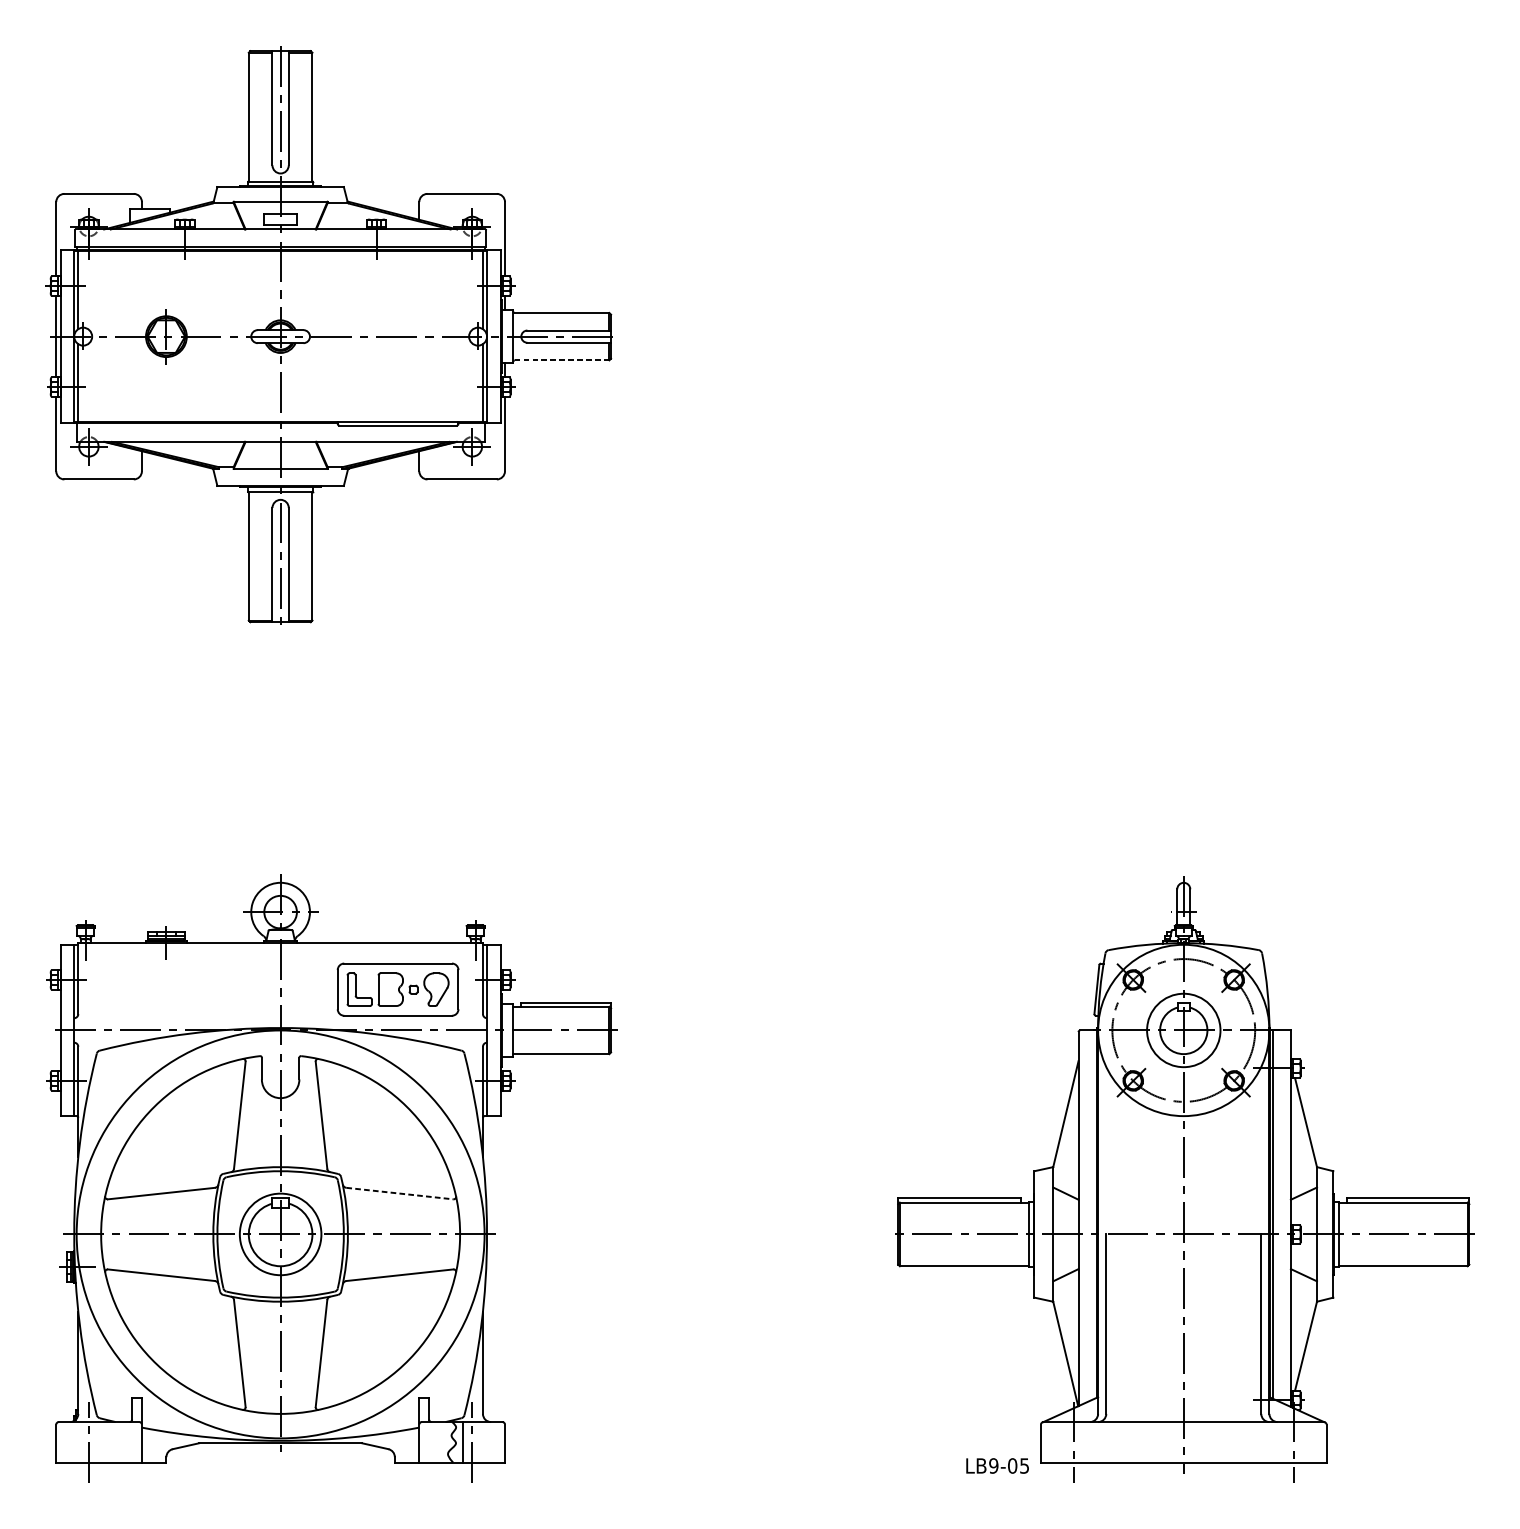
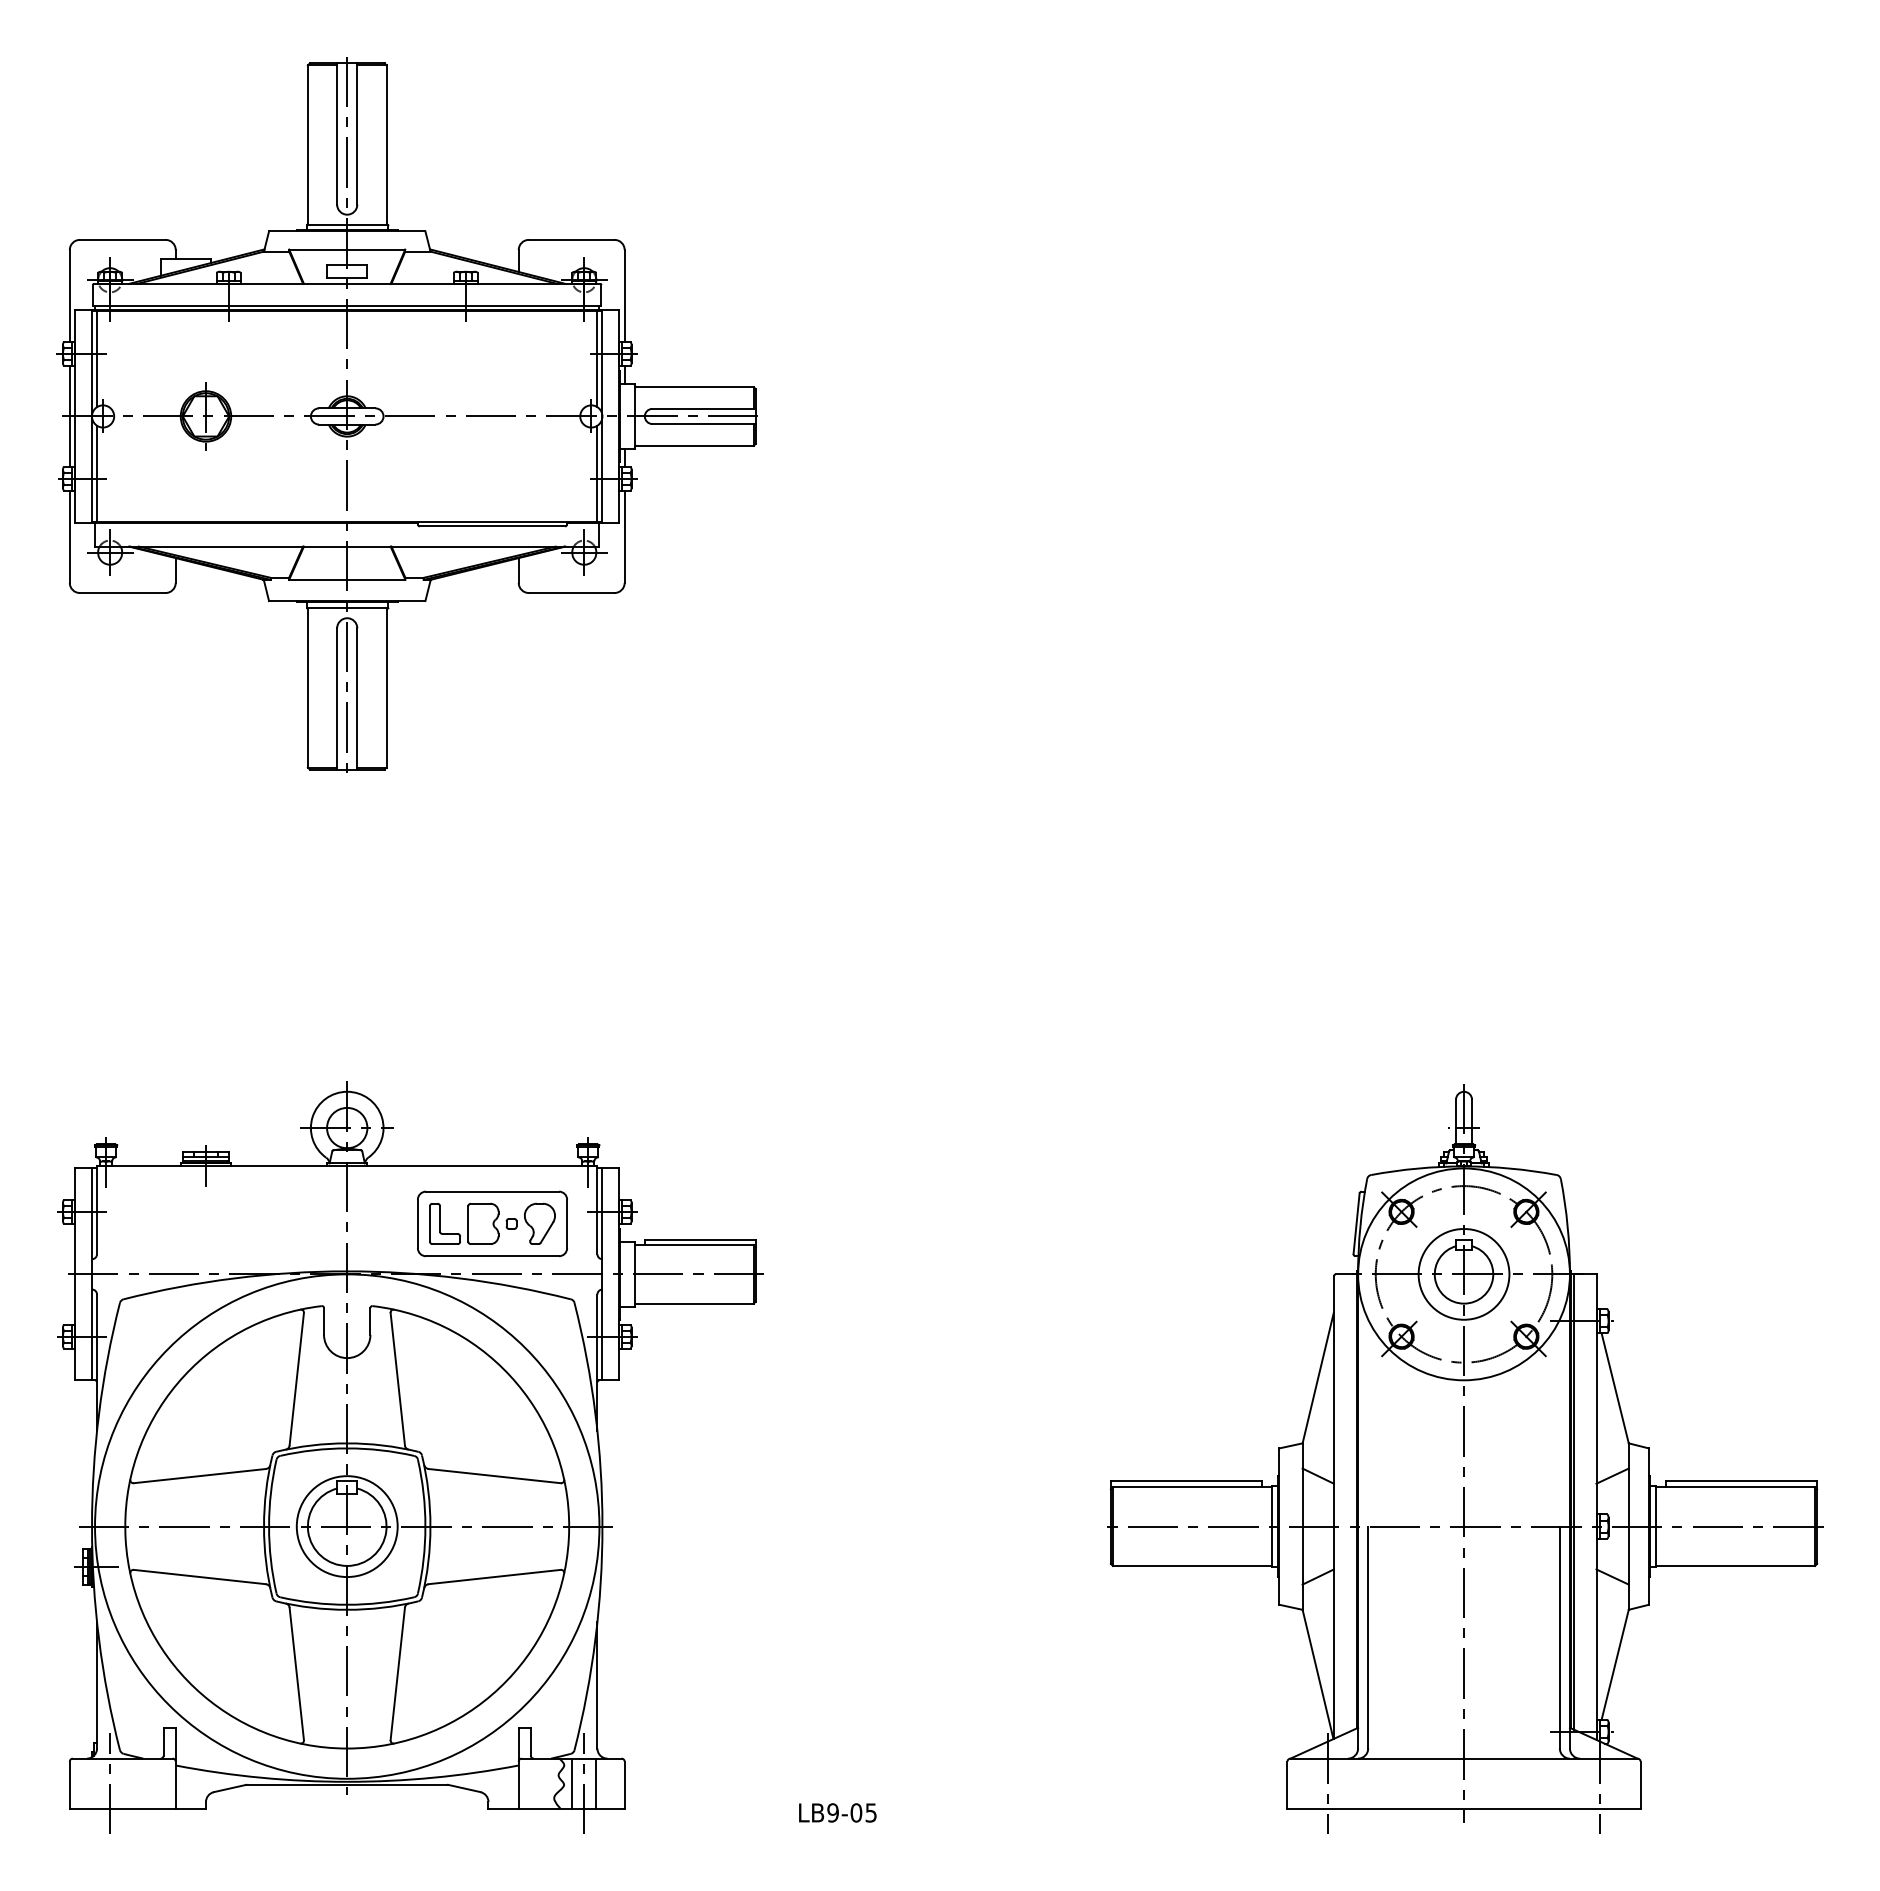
line: (562, 360) -> (695, 445), dashed -> solid
line: (399, 1193) -> (494, 1476), dashed -> solid
line: (482, 1442) -> (596, 1783), added
text: (997, 1465) -> (837, 1812), moved

